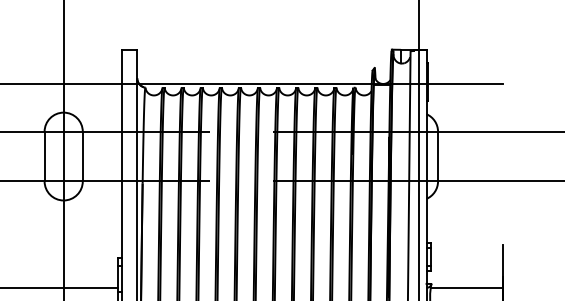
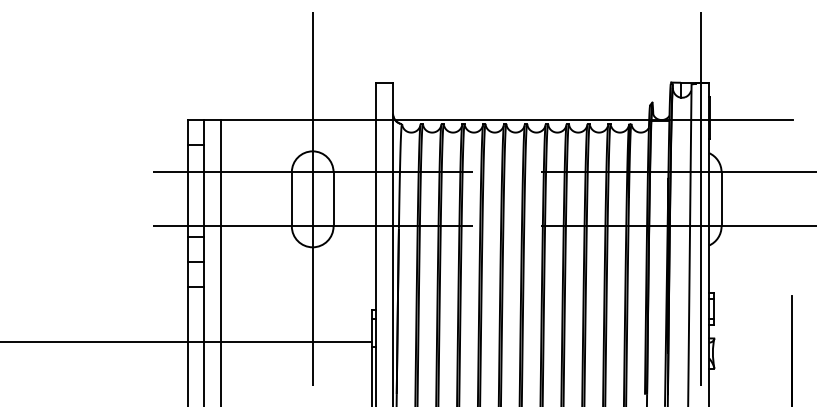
line: (466, 287) -> (752, 342), removed

